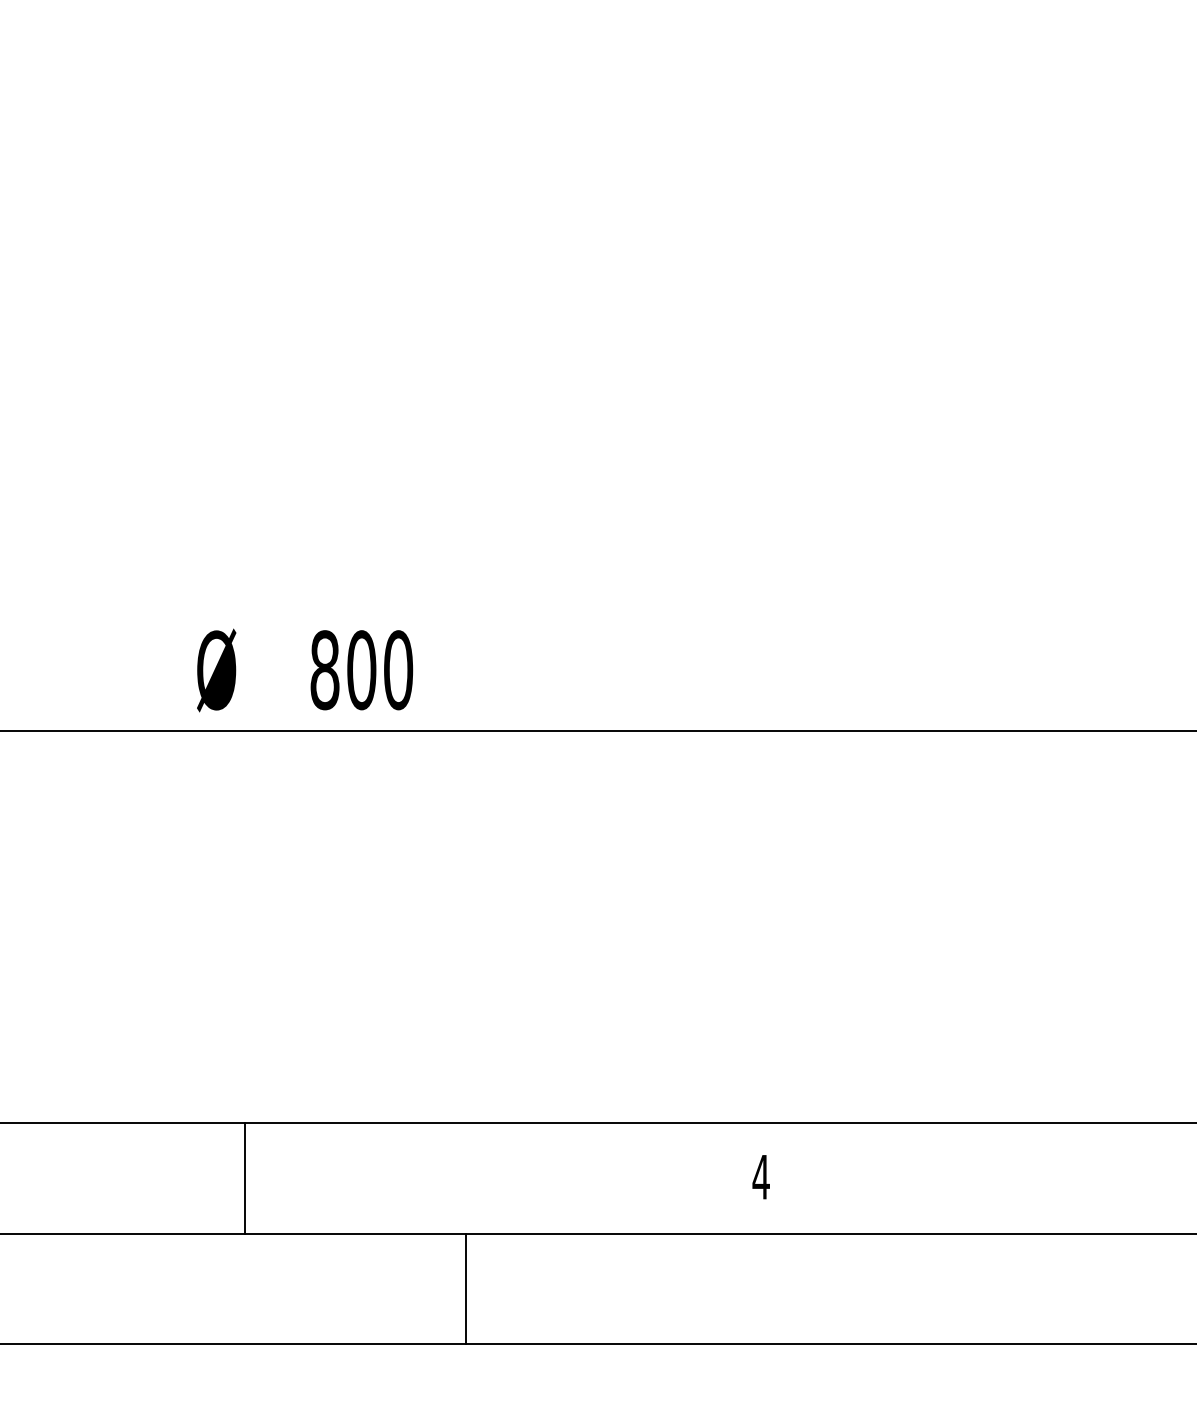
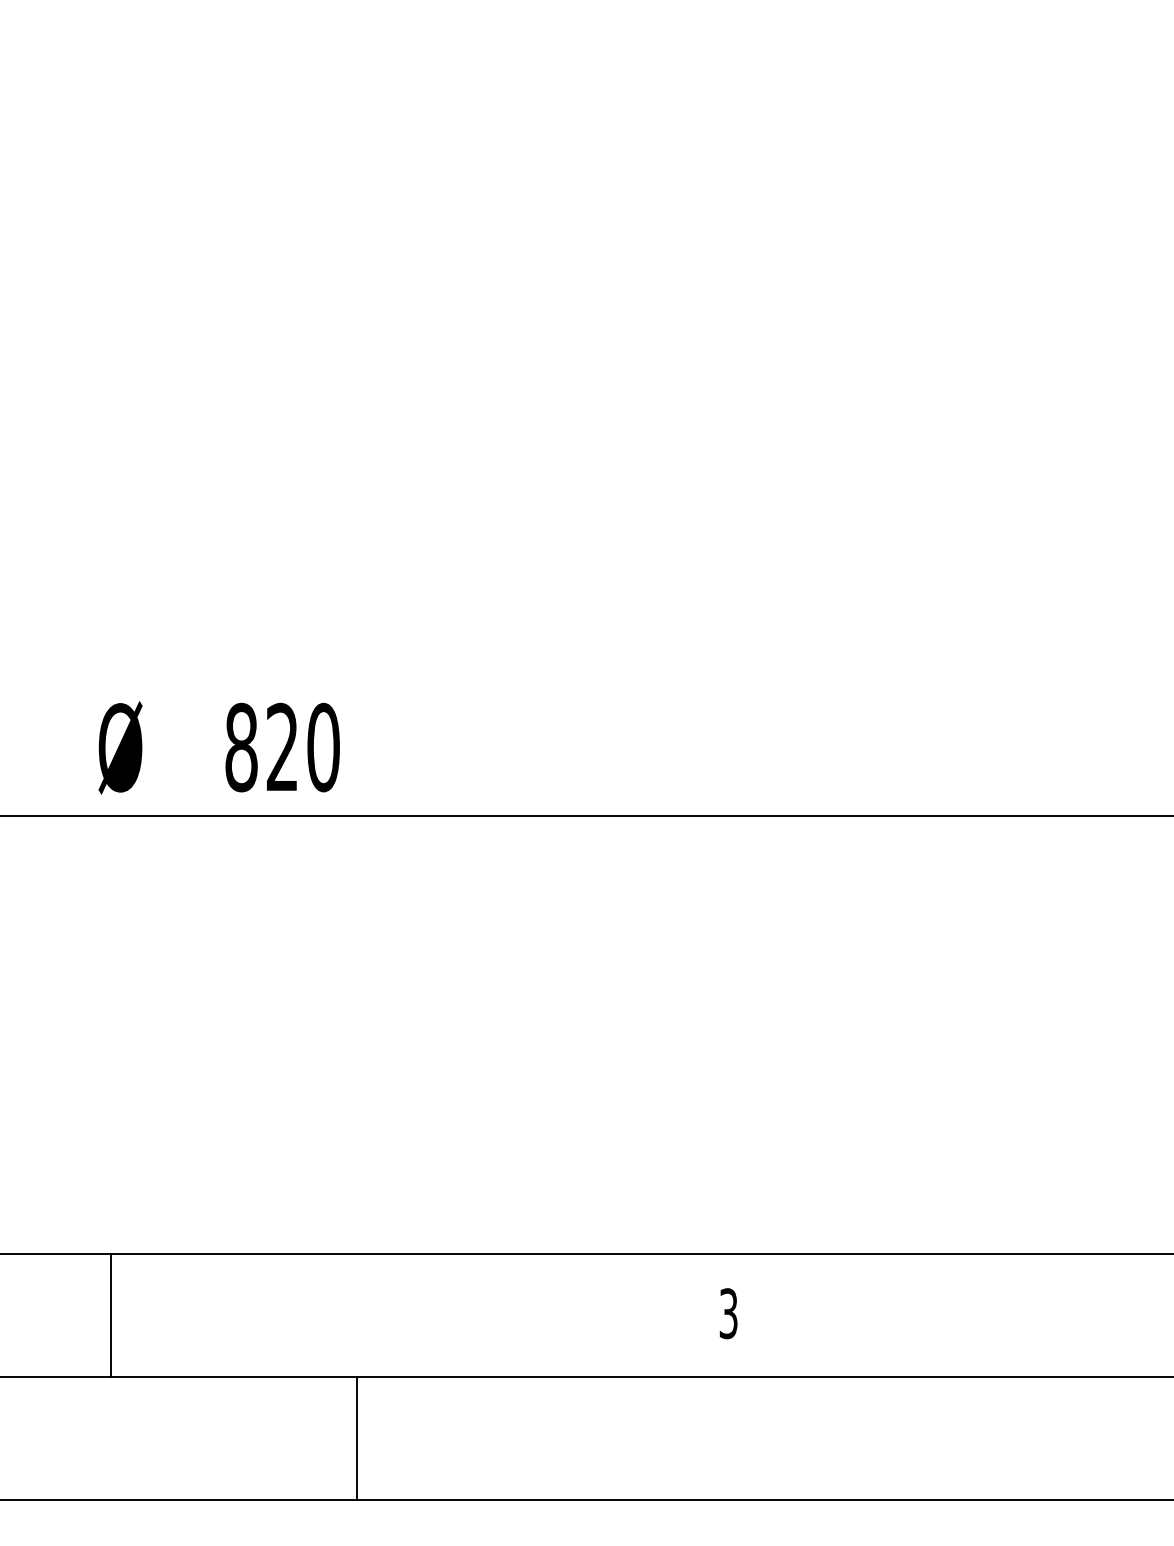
text: (361, 670) -> (282, 747), 800 -> 820
text: (760, 1177) -> (727, 1314), 4 -> 3
line: (244, 1178) -> (110, 1315), moved
line: (465, 1288) -> (357, 1438), moved

